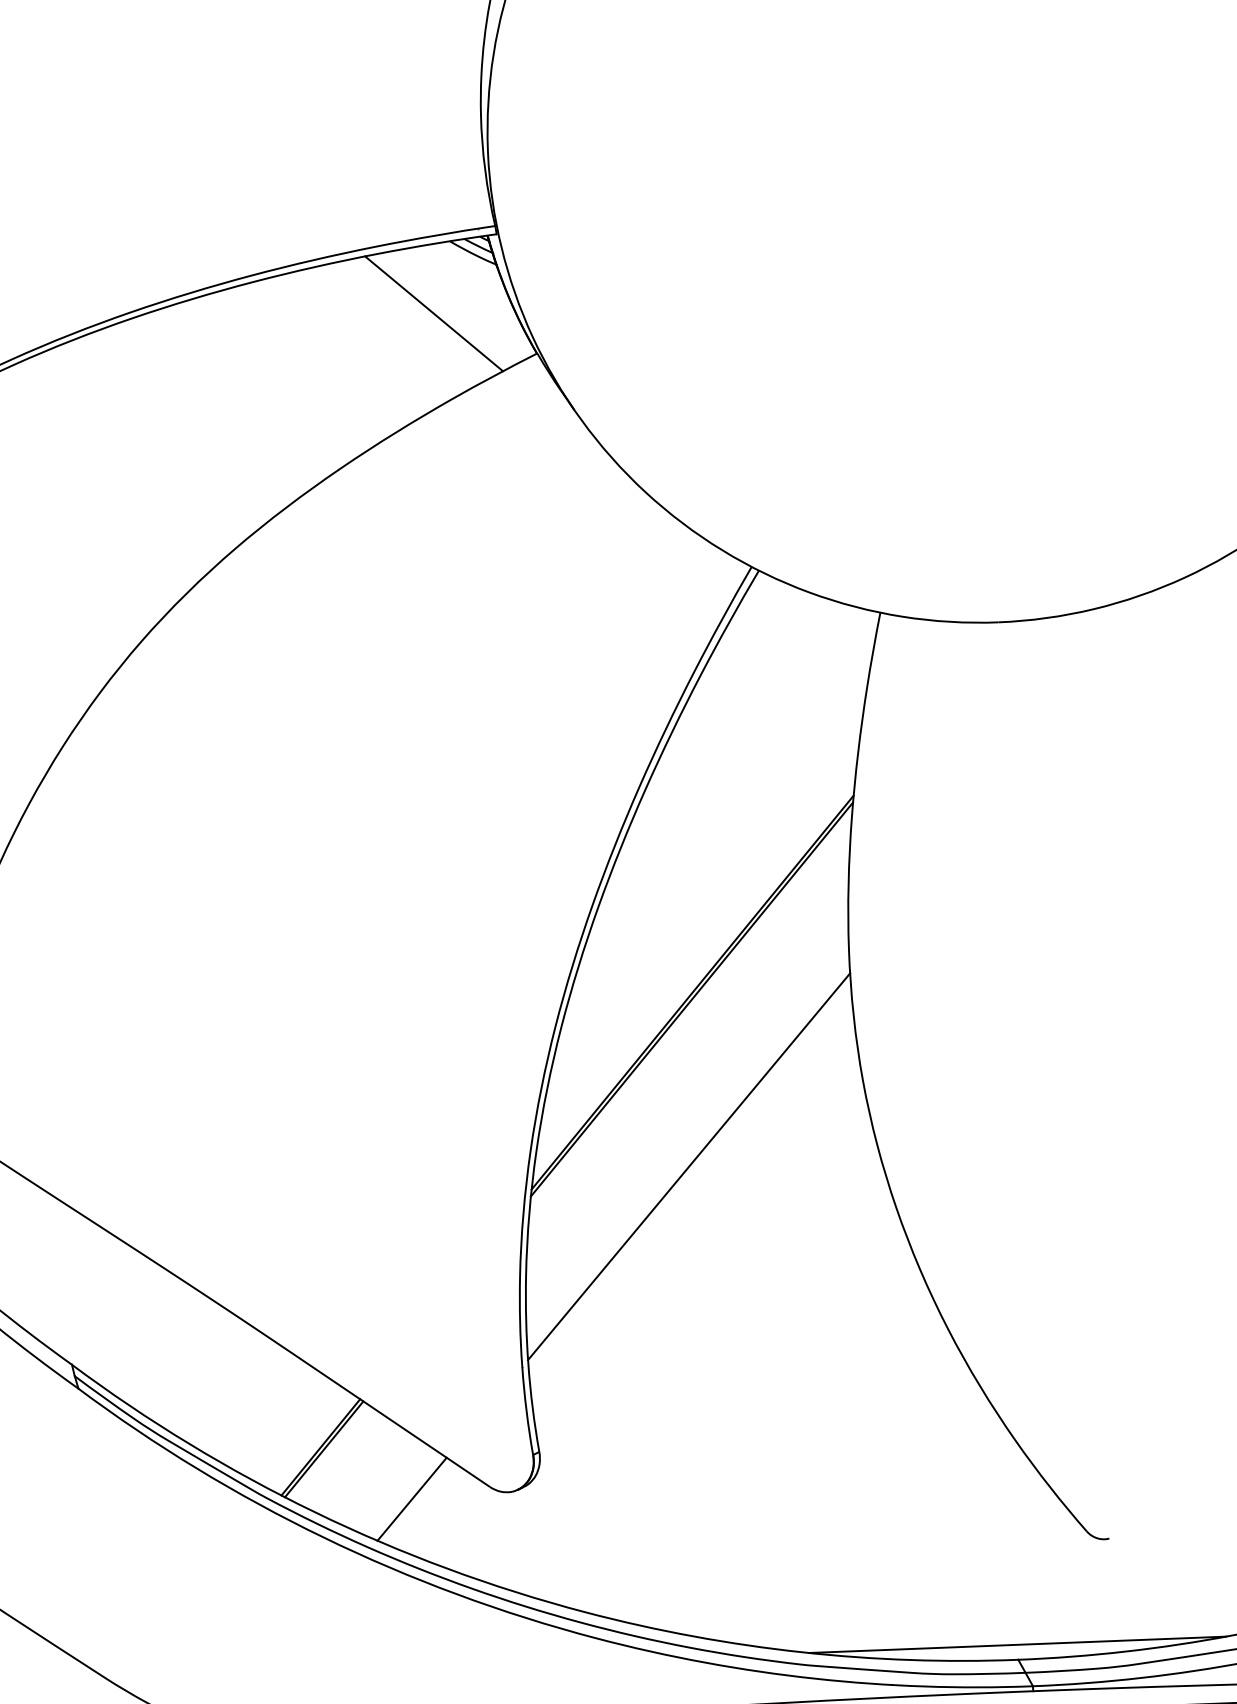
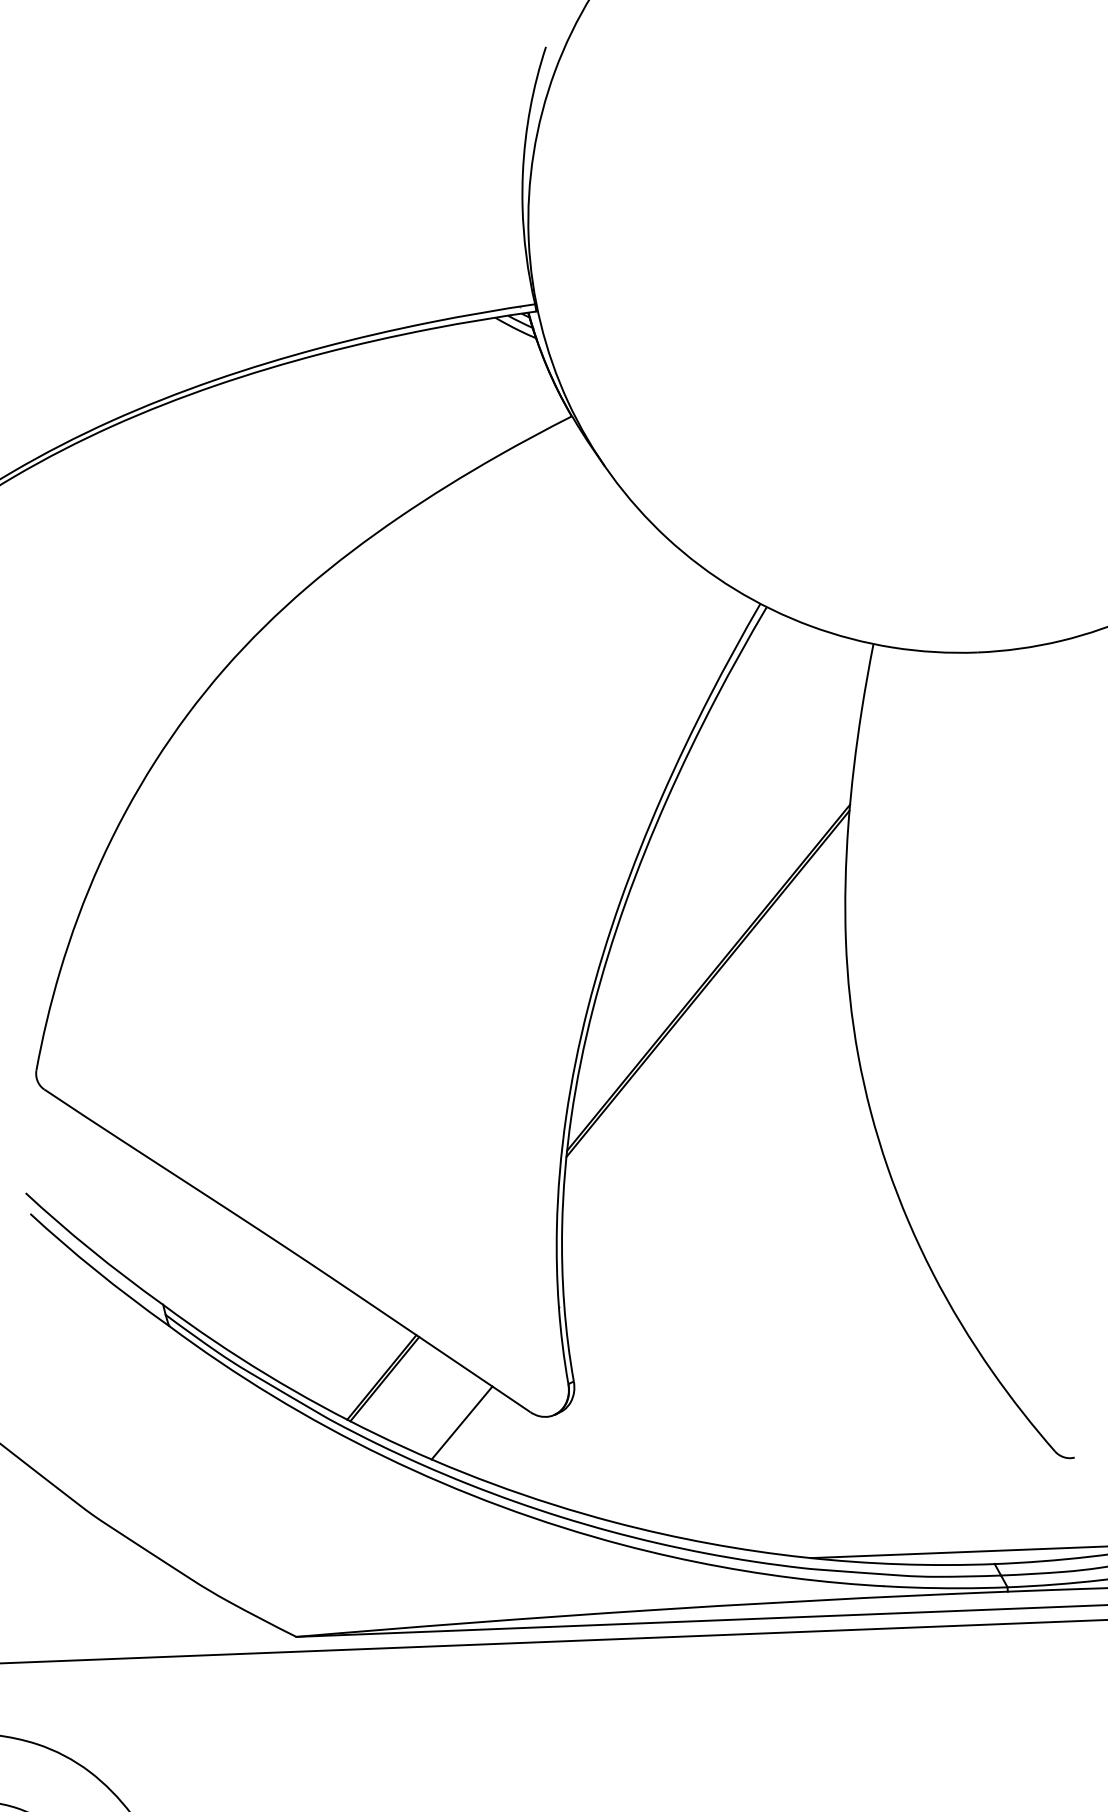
line: (433, 312) -> (480, 380), removed
line: (688, 1166) -> (704, 1130), removed

